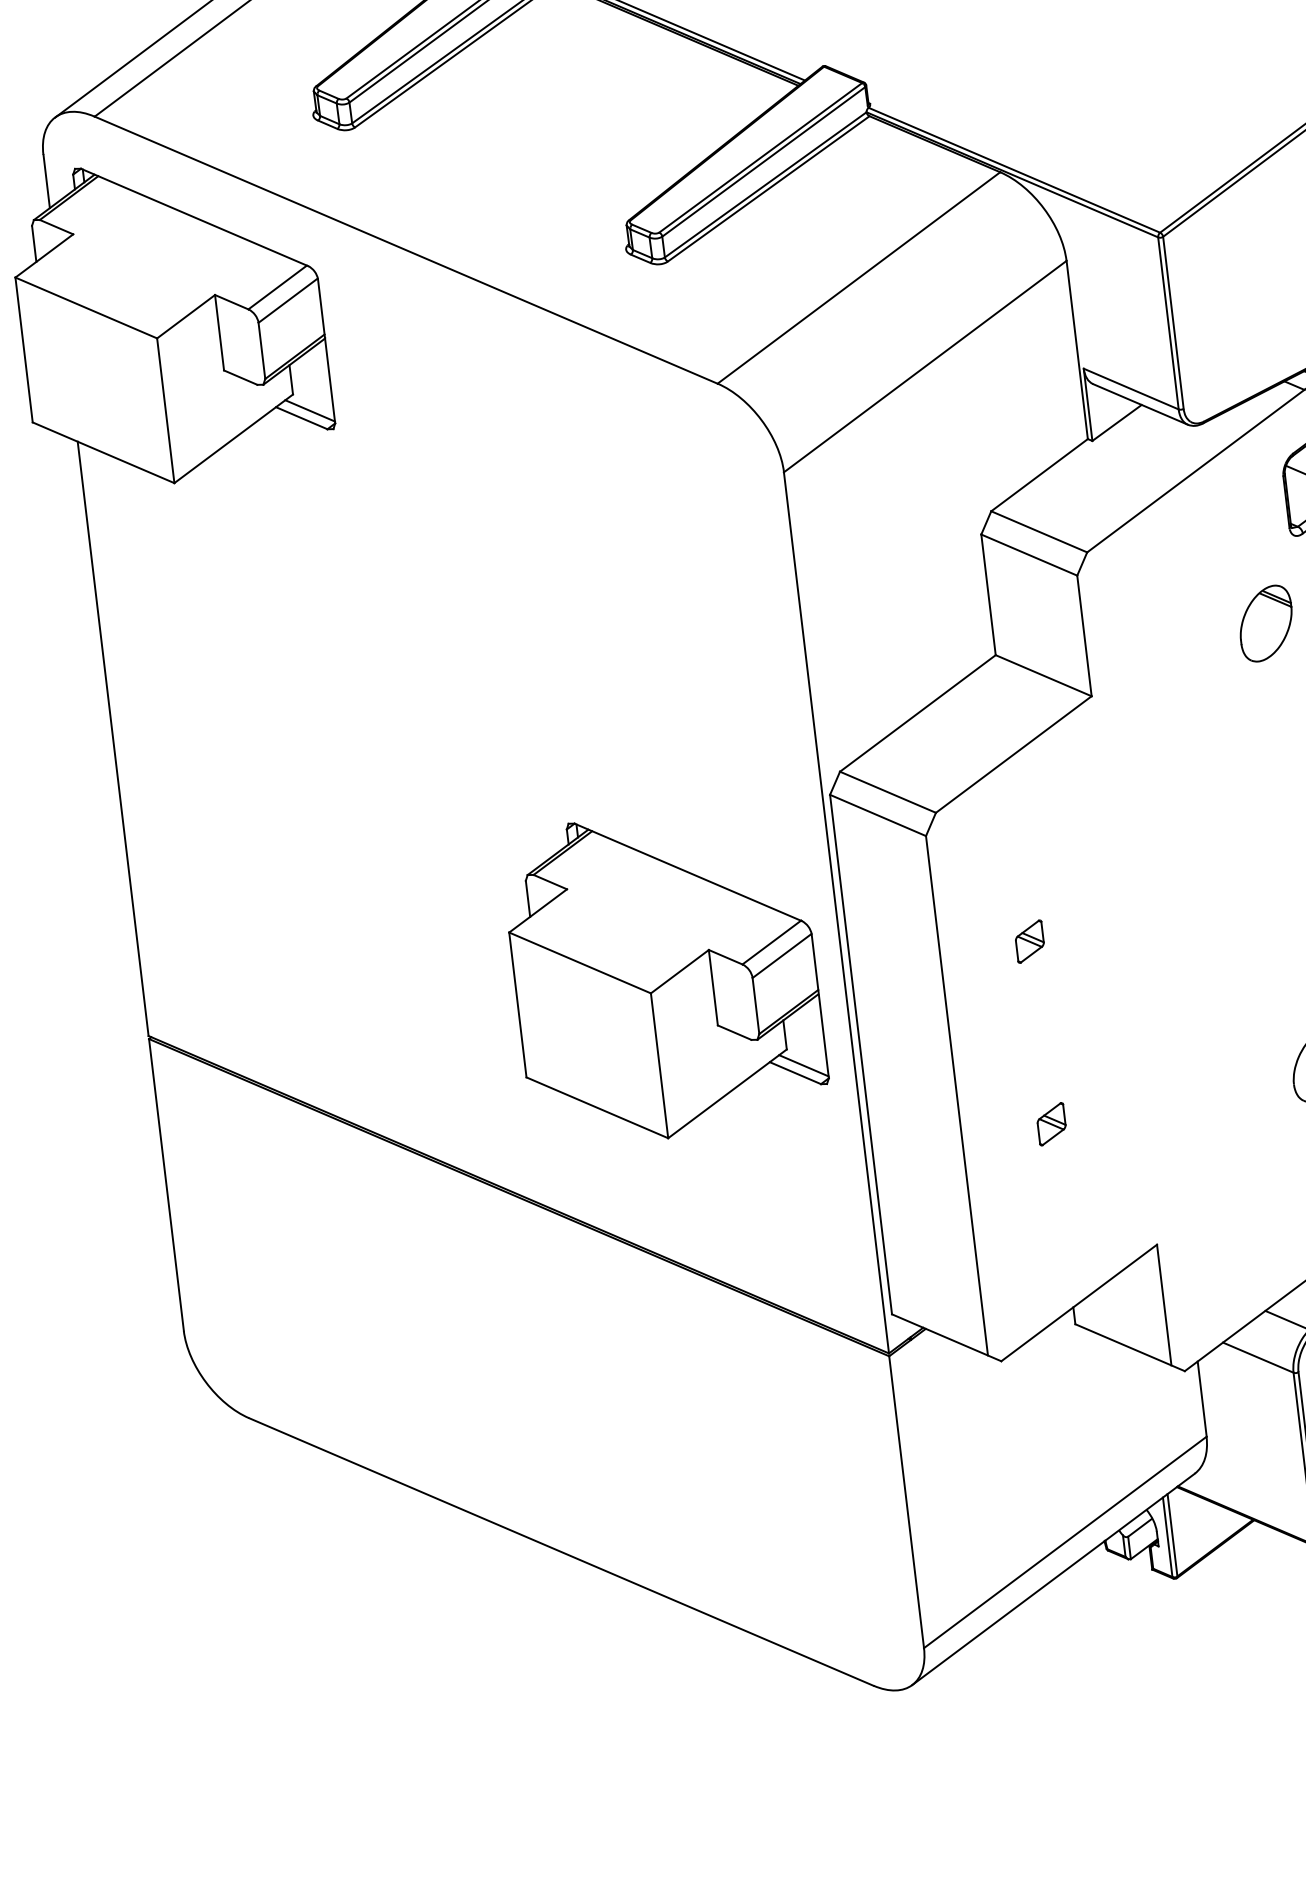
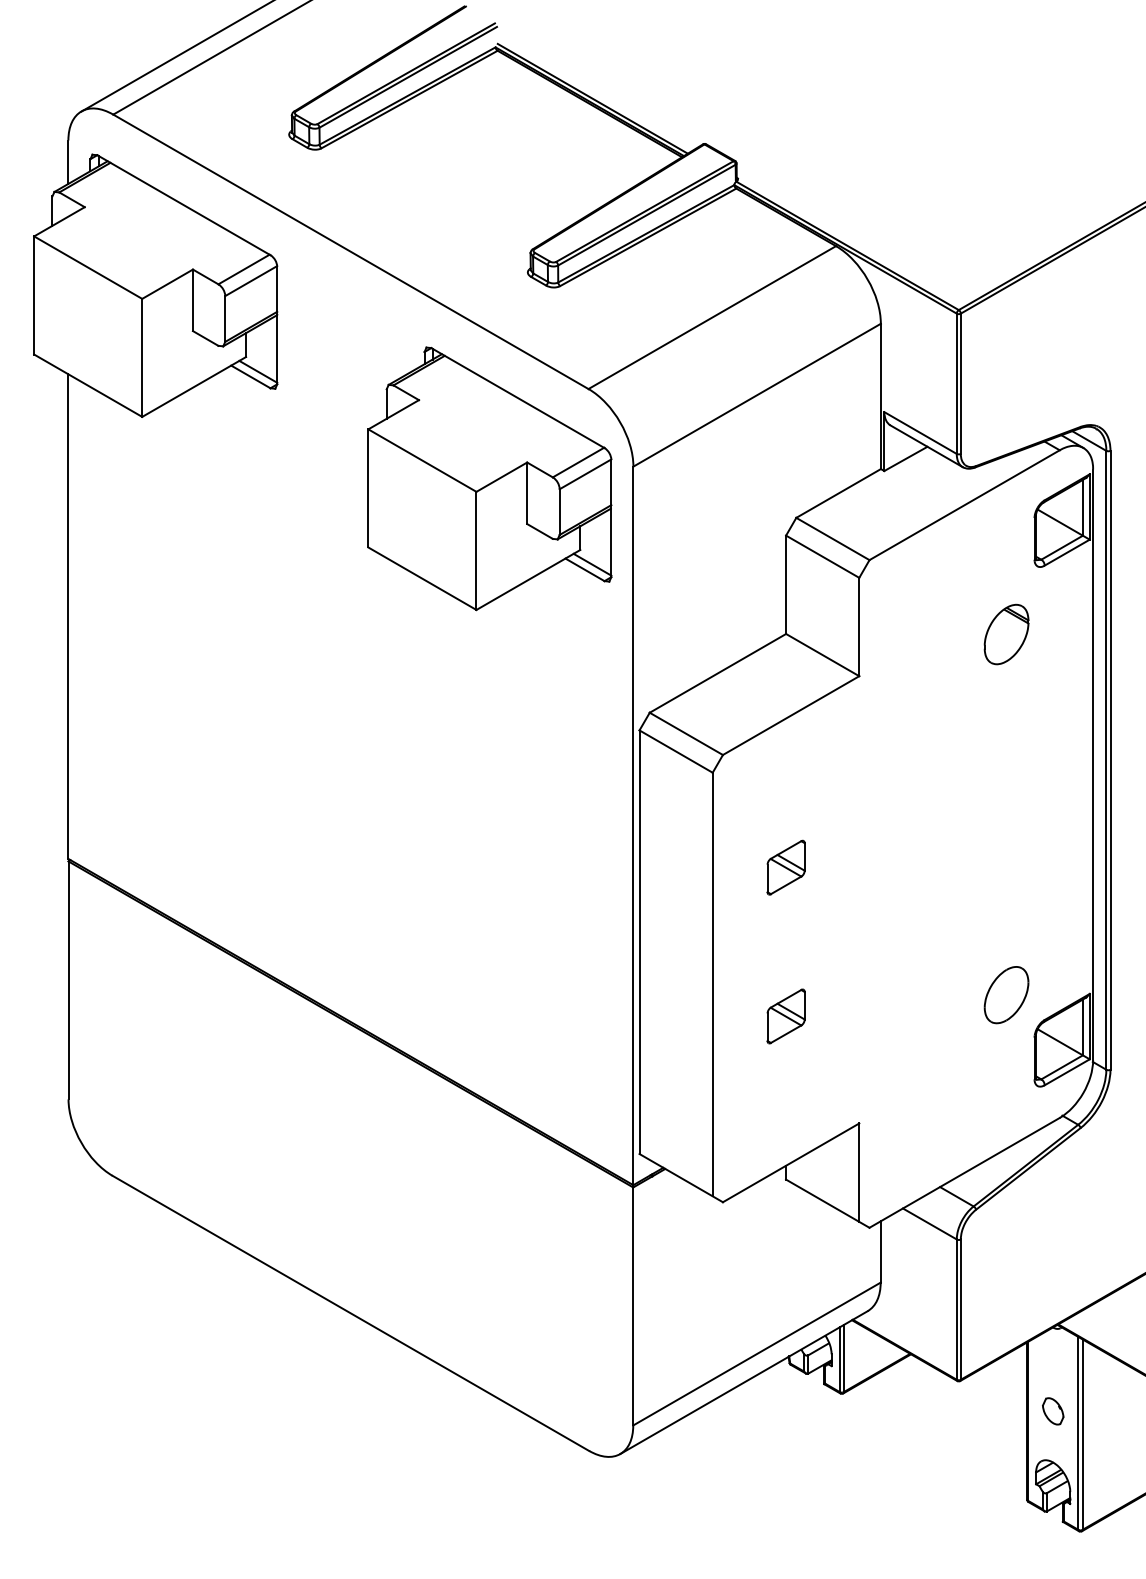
part: (1029, 941) -> (785, 867), size x1.67
part: (664, 975) -> (489, 478), moved
part: (1050, 1124) -> (785, 1016), size x1.67

